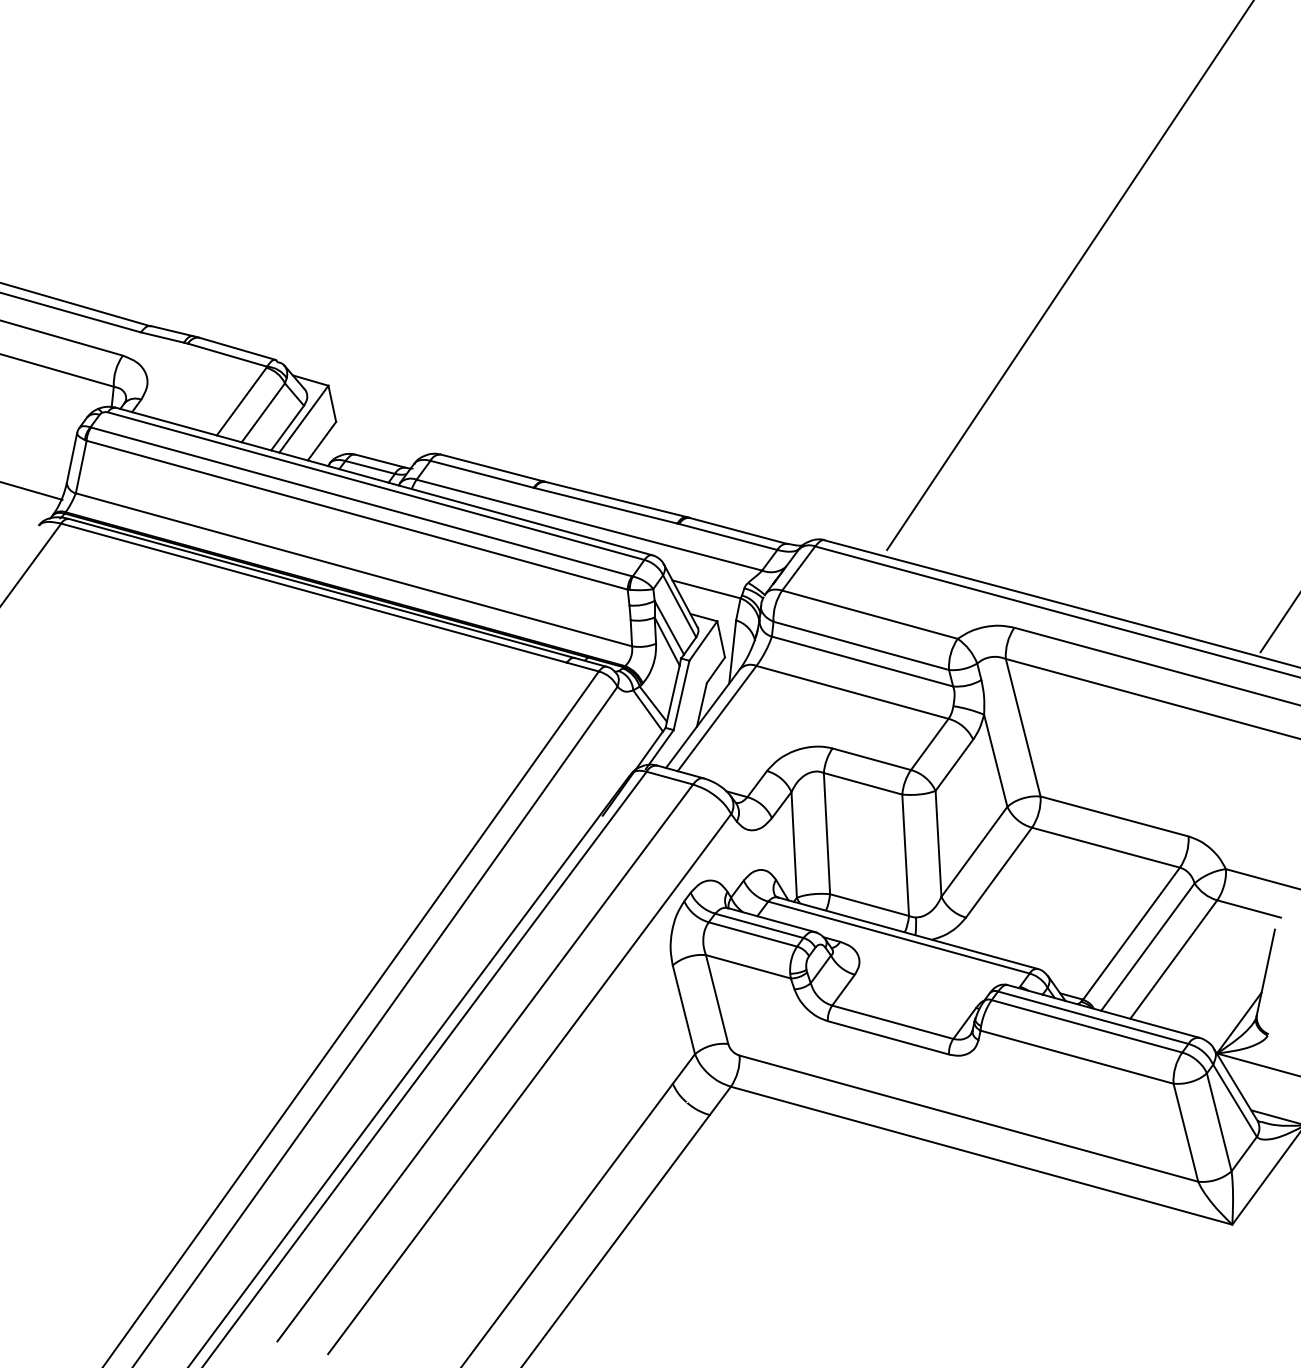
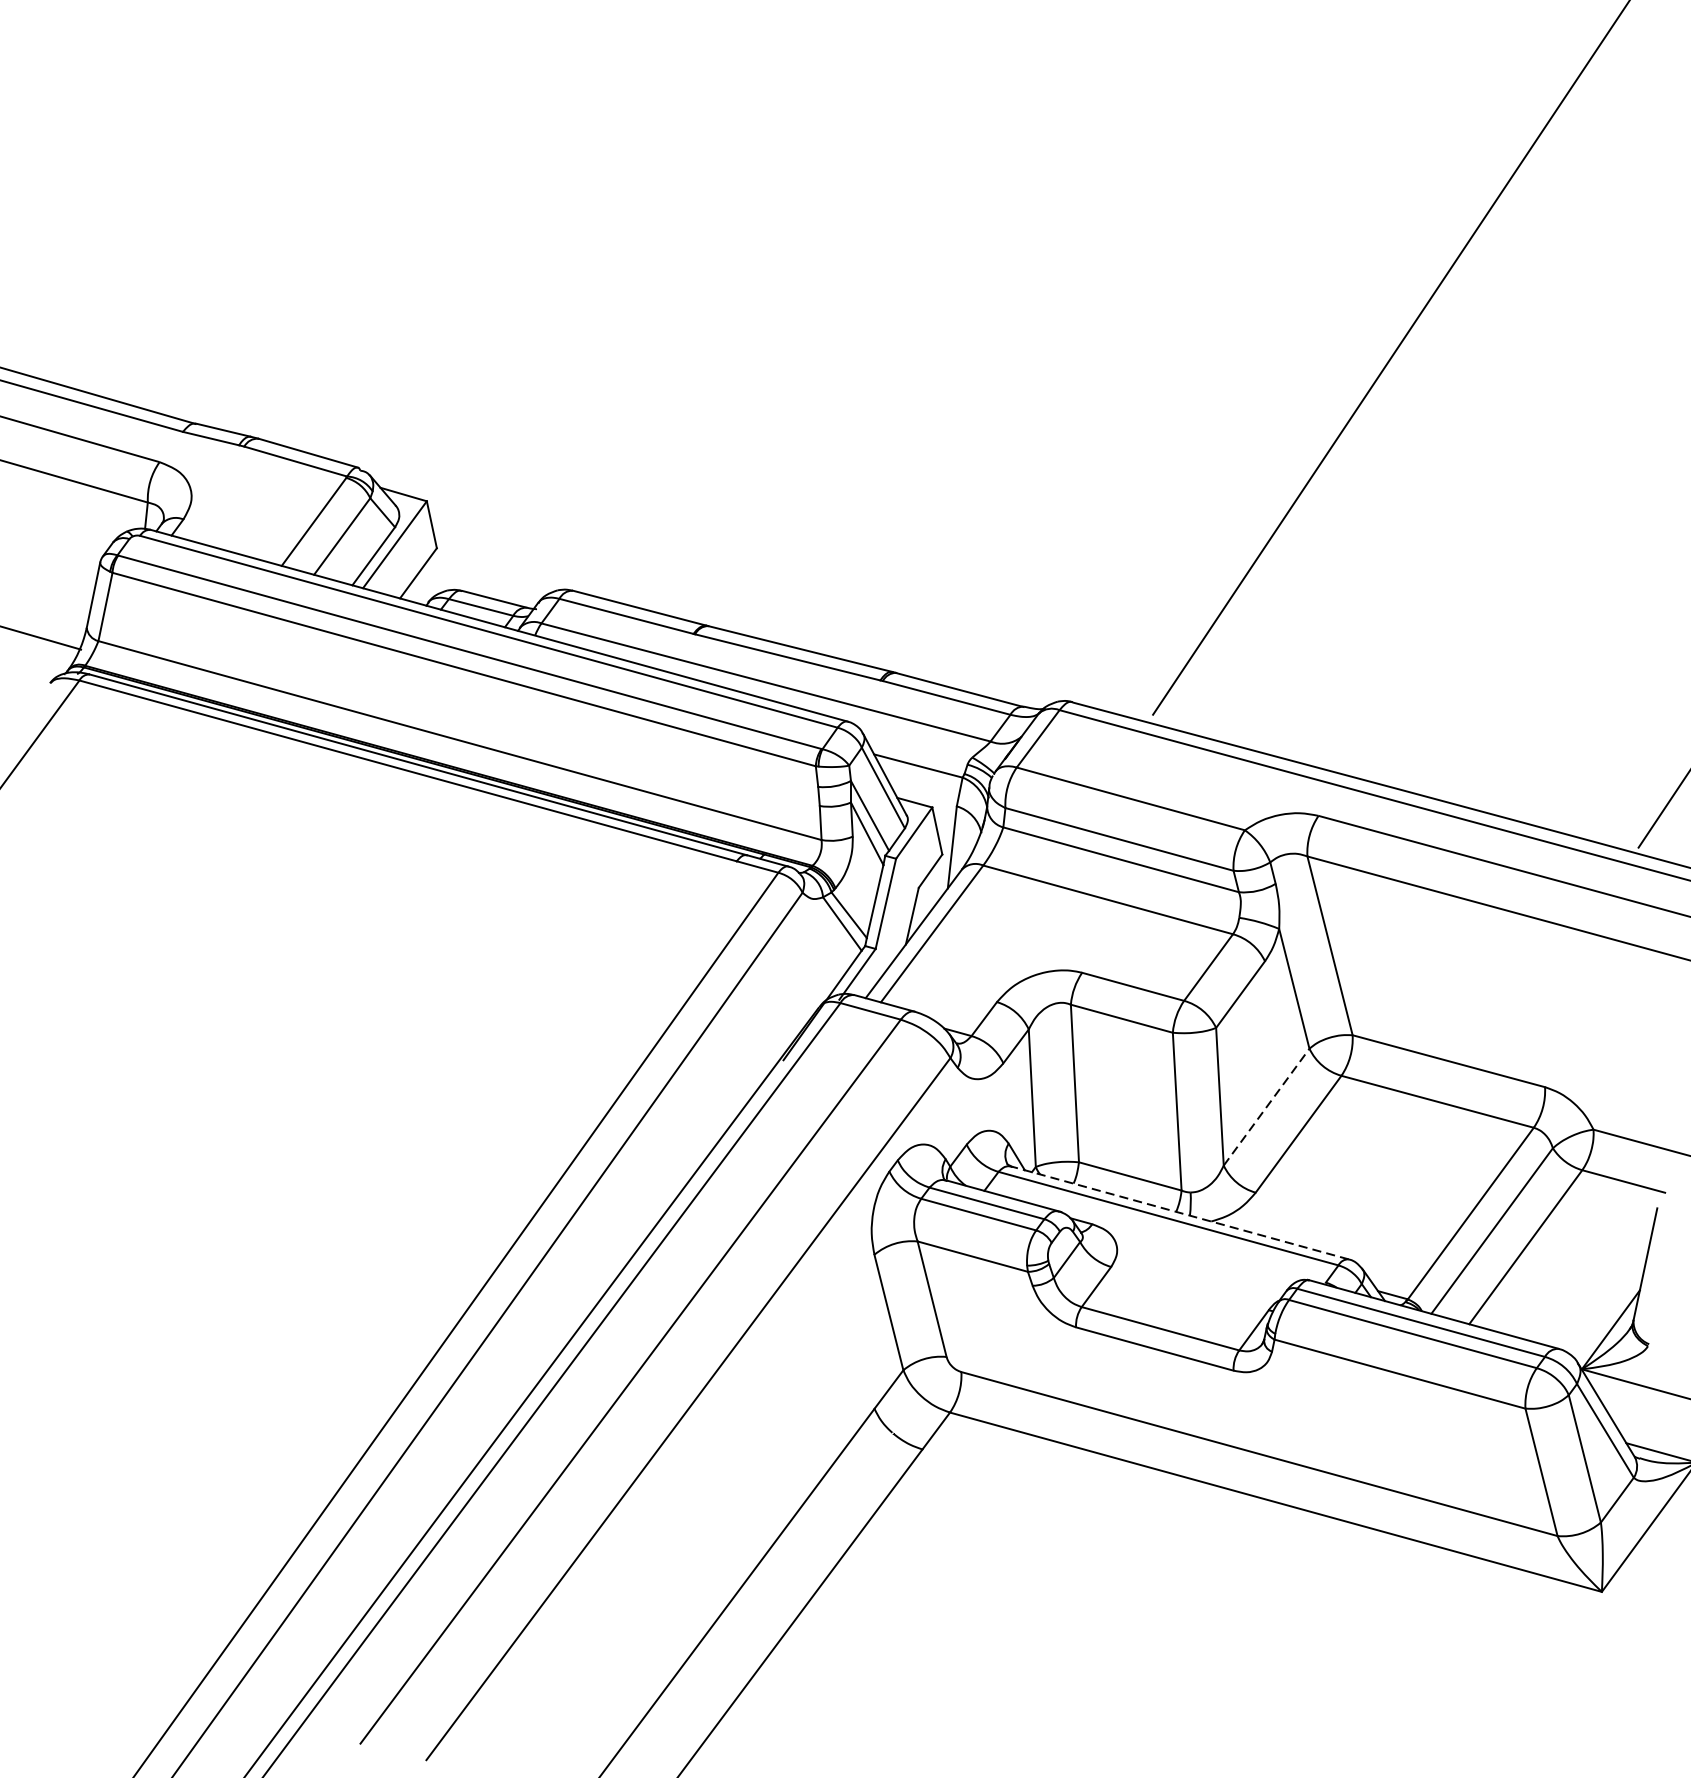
line: (974, 851) -> (1266, 1106), solid -> dashed
line: (907, 933) -> (1179, 1213), solid -> dashed

